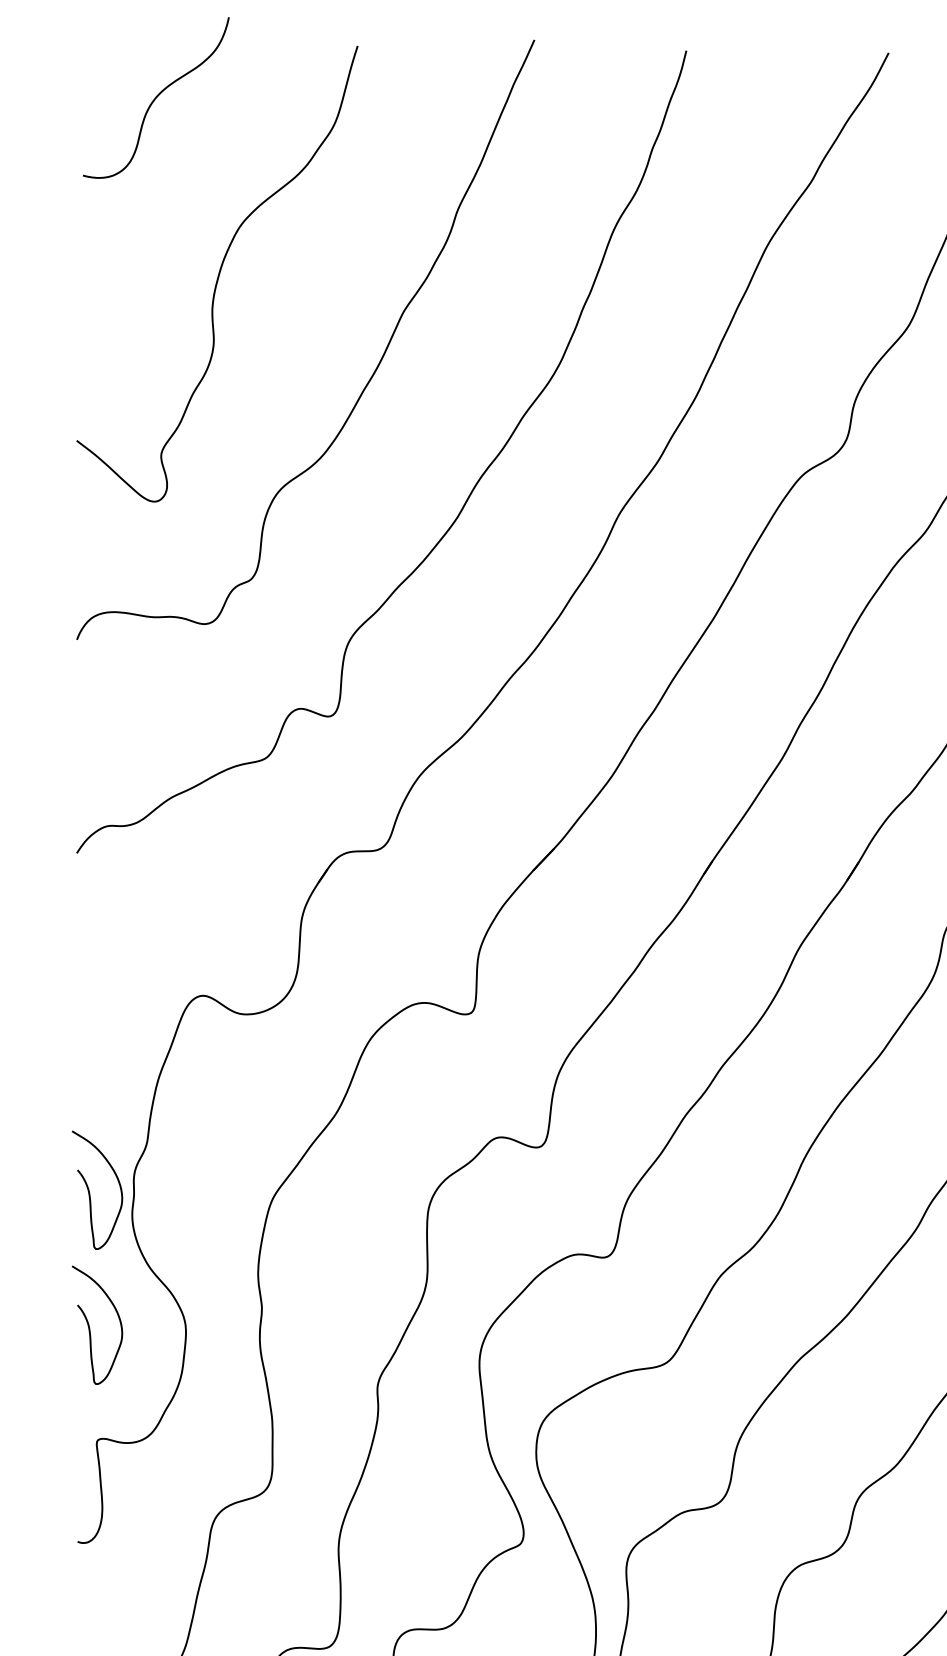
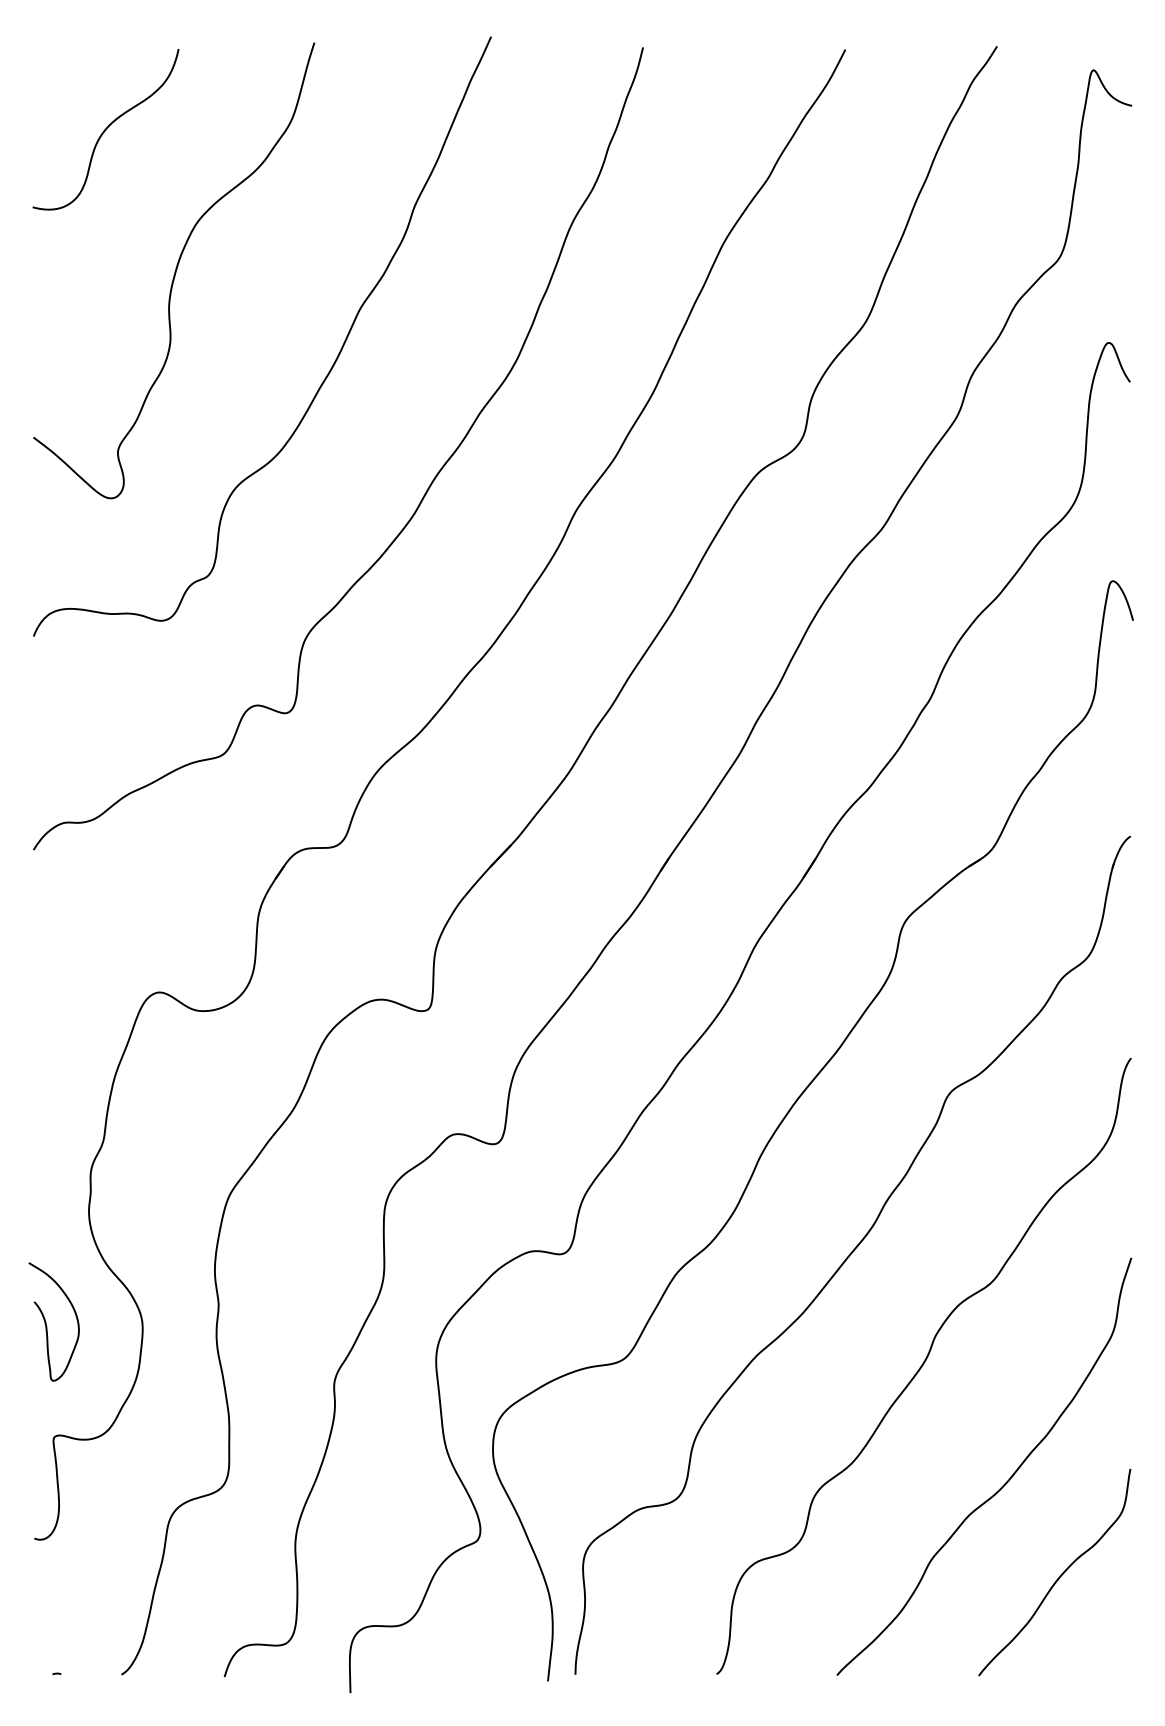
curve: (155, 97) -> (105, 129), moved
curve: (89, 1189) -> (46, 1186), removed

